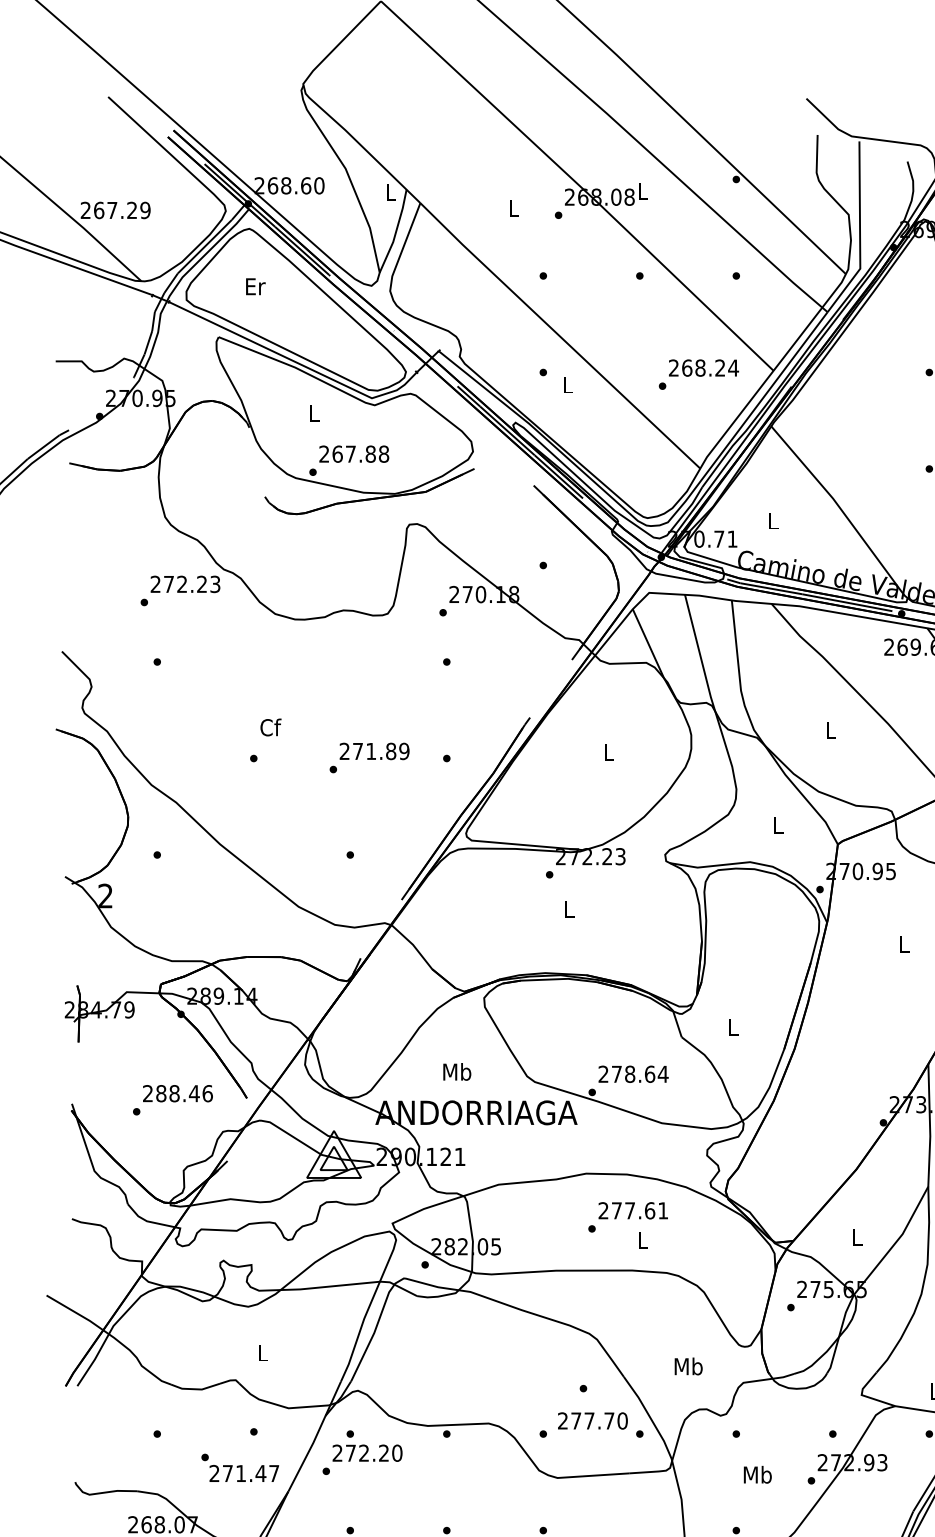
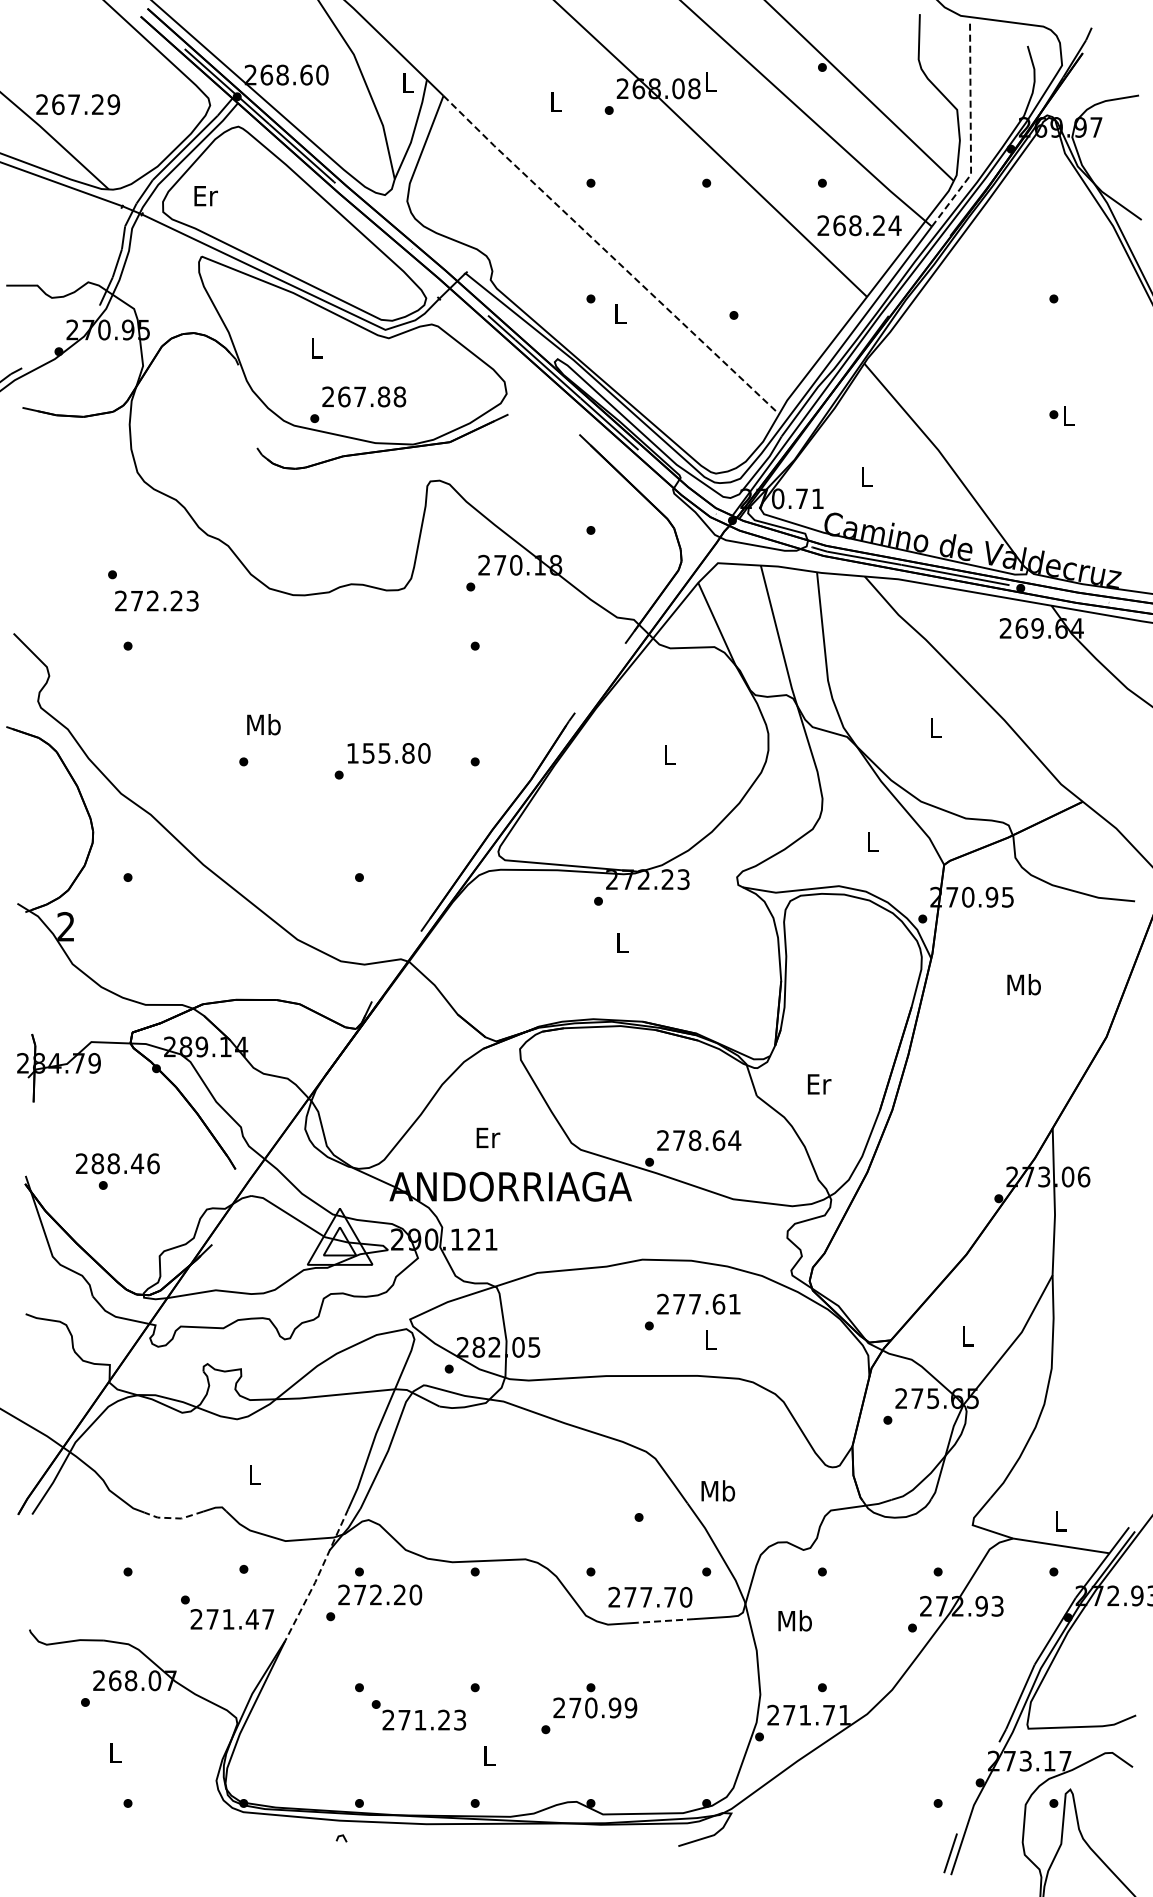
line: (859, 232) -> (970, 131), solid -> dashed
text: (255, 287) -> (205, 196), moved
line: (559, 336) -> (610, 255), solid -> dashed
text: (703, 367) -> (859, 225), moved
text: (185, 583) -> (156, 600), moved
text: (270, 727) -> (263, 724), Cf -> Mb
text: (374, 751) -> (388, 753), 271.89 -> 155.80
text: (904, 944) -> (1023, 984), L -> Mb
text: (733, 1027) -> (819, 1084), L -> Er
text: (457, 1071) -> (487, 1137), Mb -> Er
text: (177, 1093) -> (117, 1163), moved
text: (688, 1366) -> (718, 1490), moved
line: (195, 1389) -> (173, 1518), solid -> dashed
text: (592, 1420) -> (650, 1596), moved
line: (316, 1437) -> (318, 1576), solid -> dashed
line: (606, 1474) -> (666, 1620), solid -> dashed
text: (757, 1474) -> (794, 1620), moved

